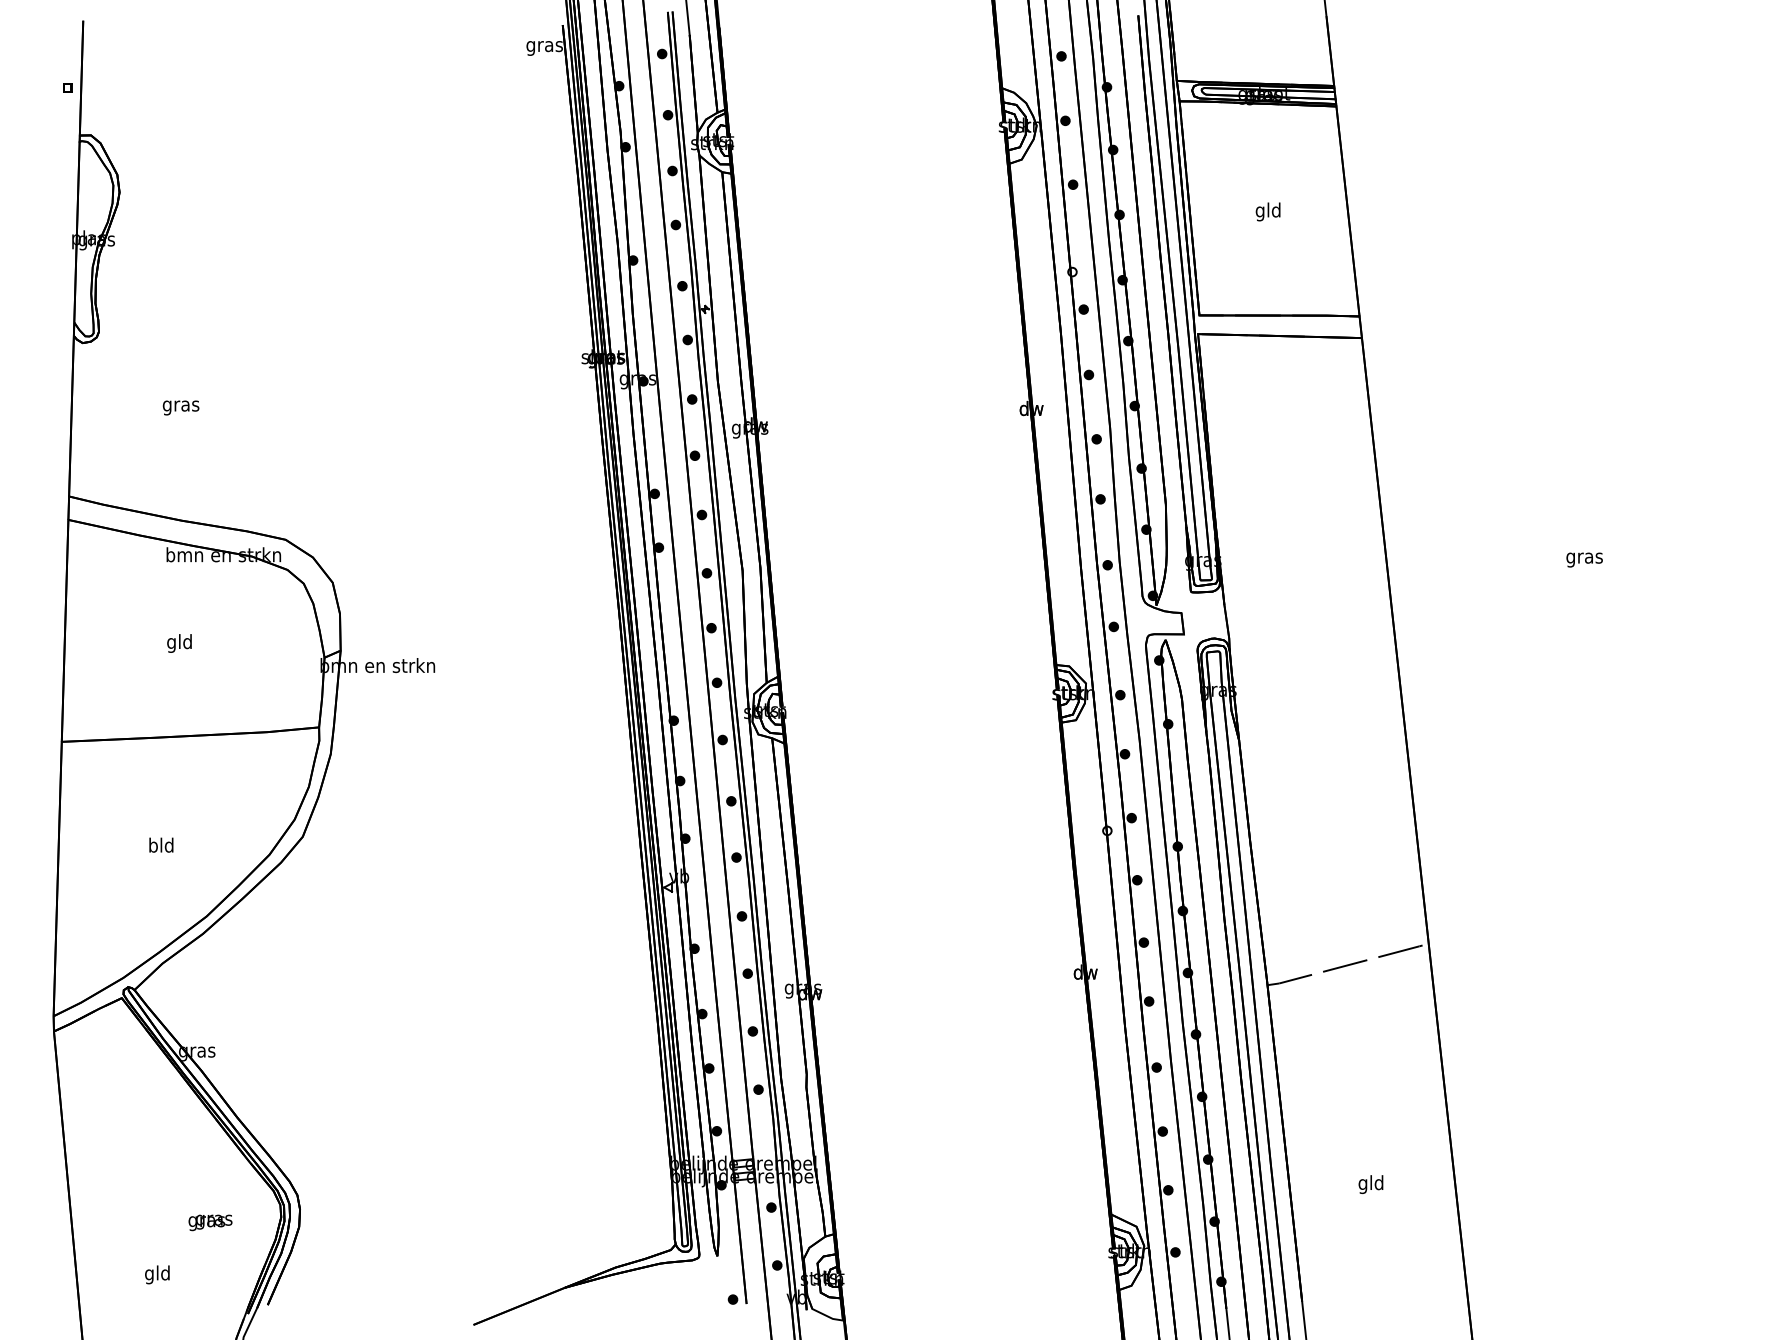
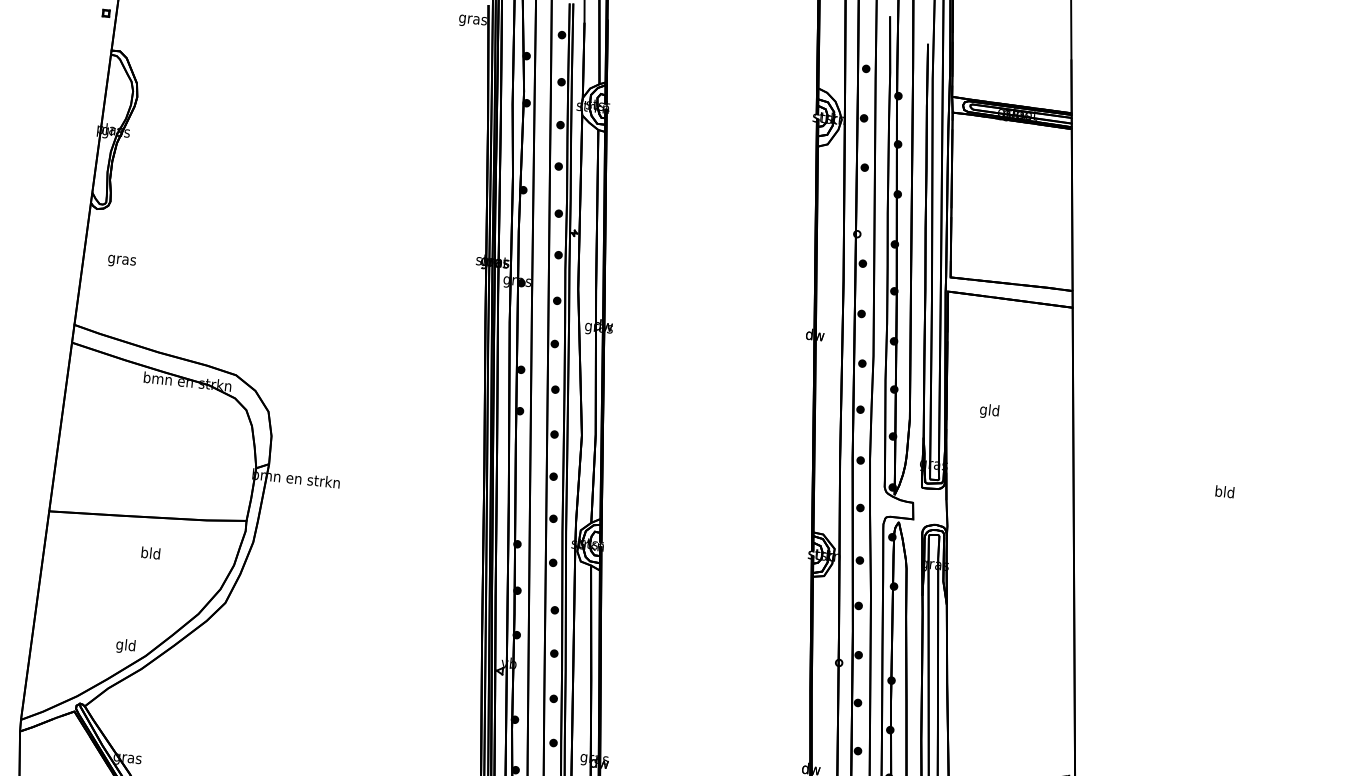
text: (1267, 211) -> (989, 410), moved
text: (180, 407) -> (121, 261), moved
text: (1584, 557) -> (1224, 492), gras -> bld
text: (179, 643) -> (125, 646), moved
text: (161, 844) -> (151, 552), moved

